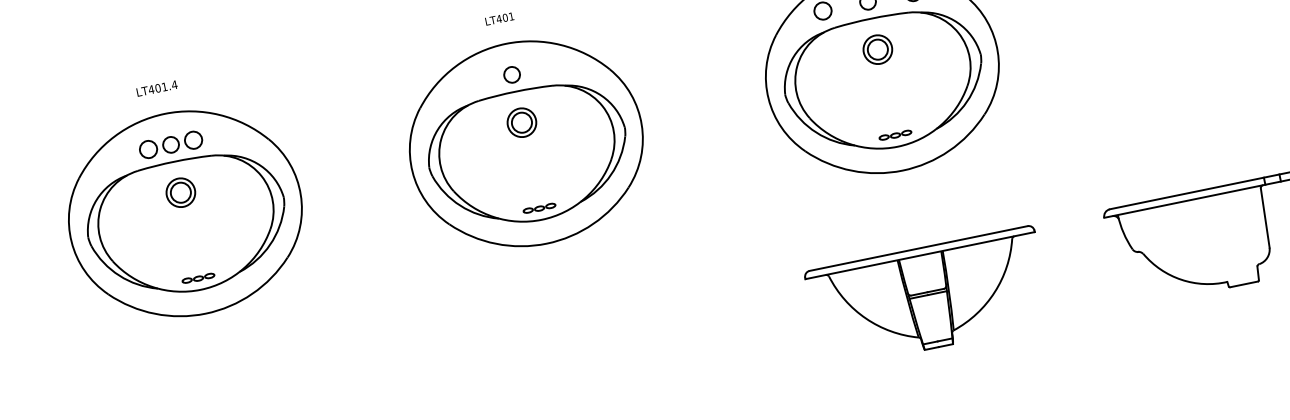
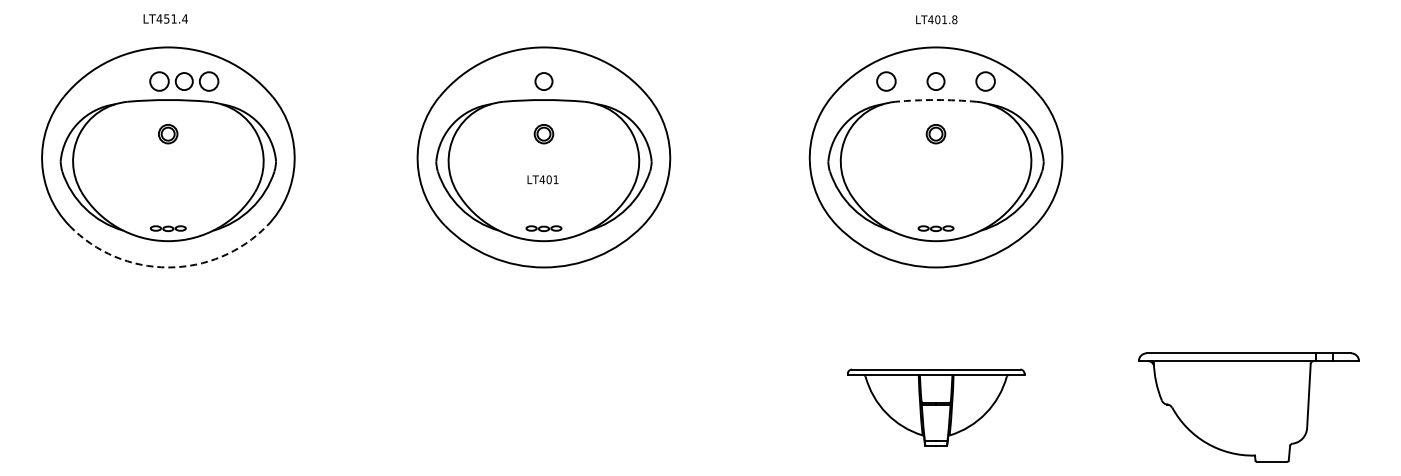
text: (499, 18) -> (542, 179), moved
arc: (872, 18) -> (936, 100), solid -> dashed
part: (877, 49) -> (935, 133), size x0.6
text: (157, 87) -> (166, 18), LT401.4 -> LT451.4
part: (521, 122) -> (543, 133), size x0.6
part: (171, 144) -> (184, 81), moved
part: (180, 192) -> (167, 133), size x0.6
part: (929, 297) -> (936, 407), size x0.7
arc: (205, 313) -> (168, 267), solid -> dashed

